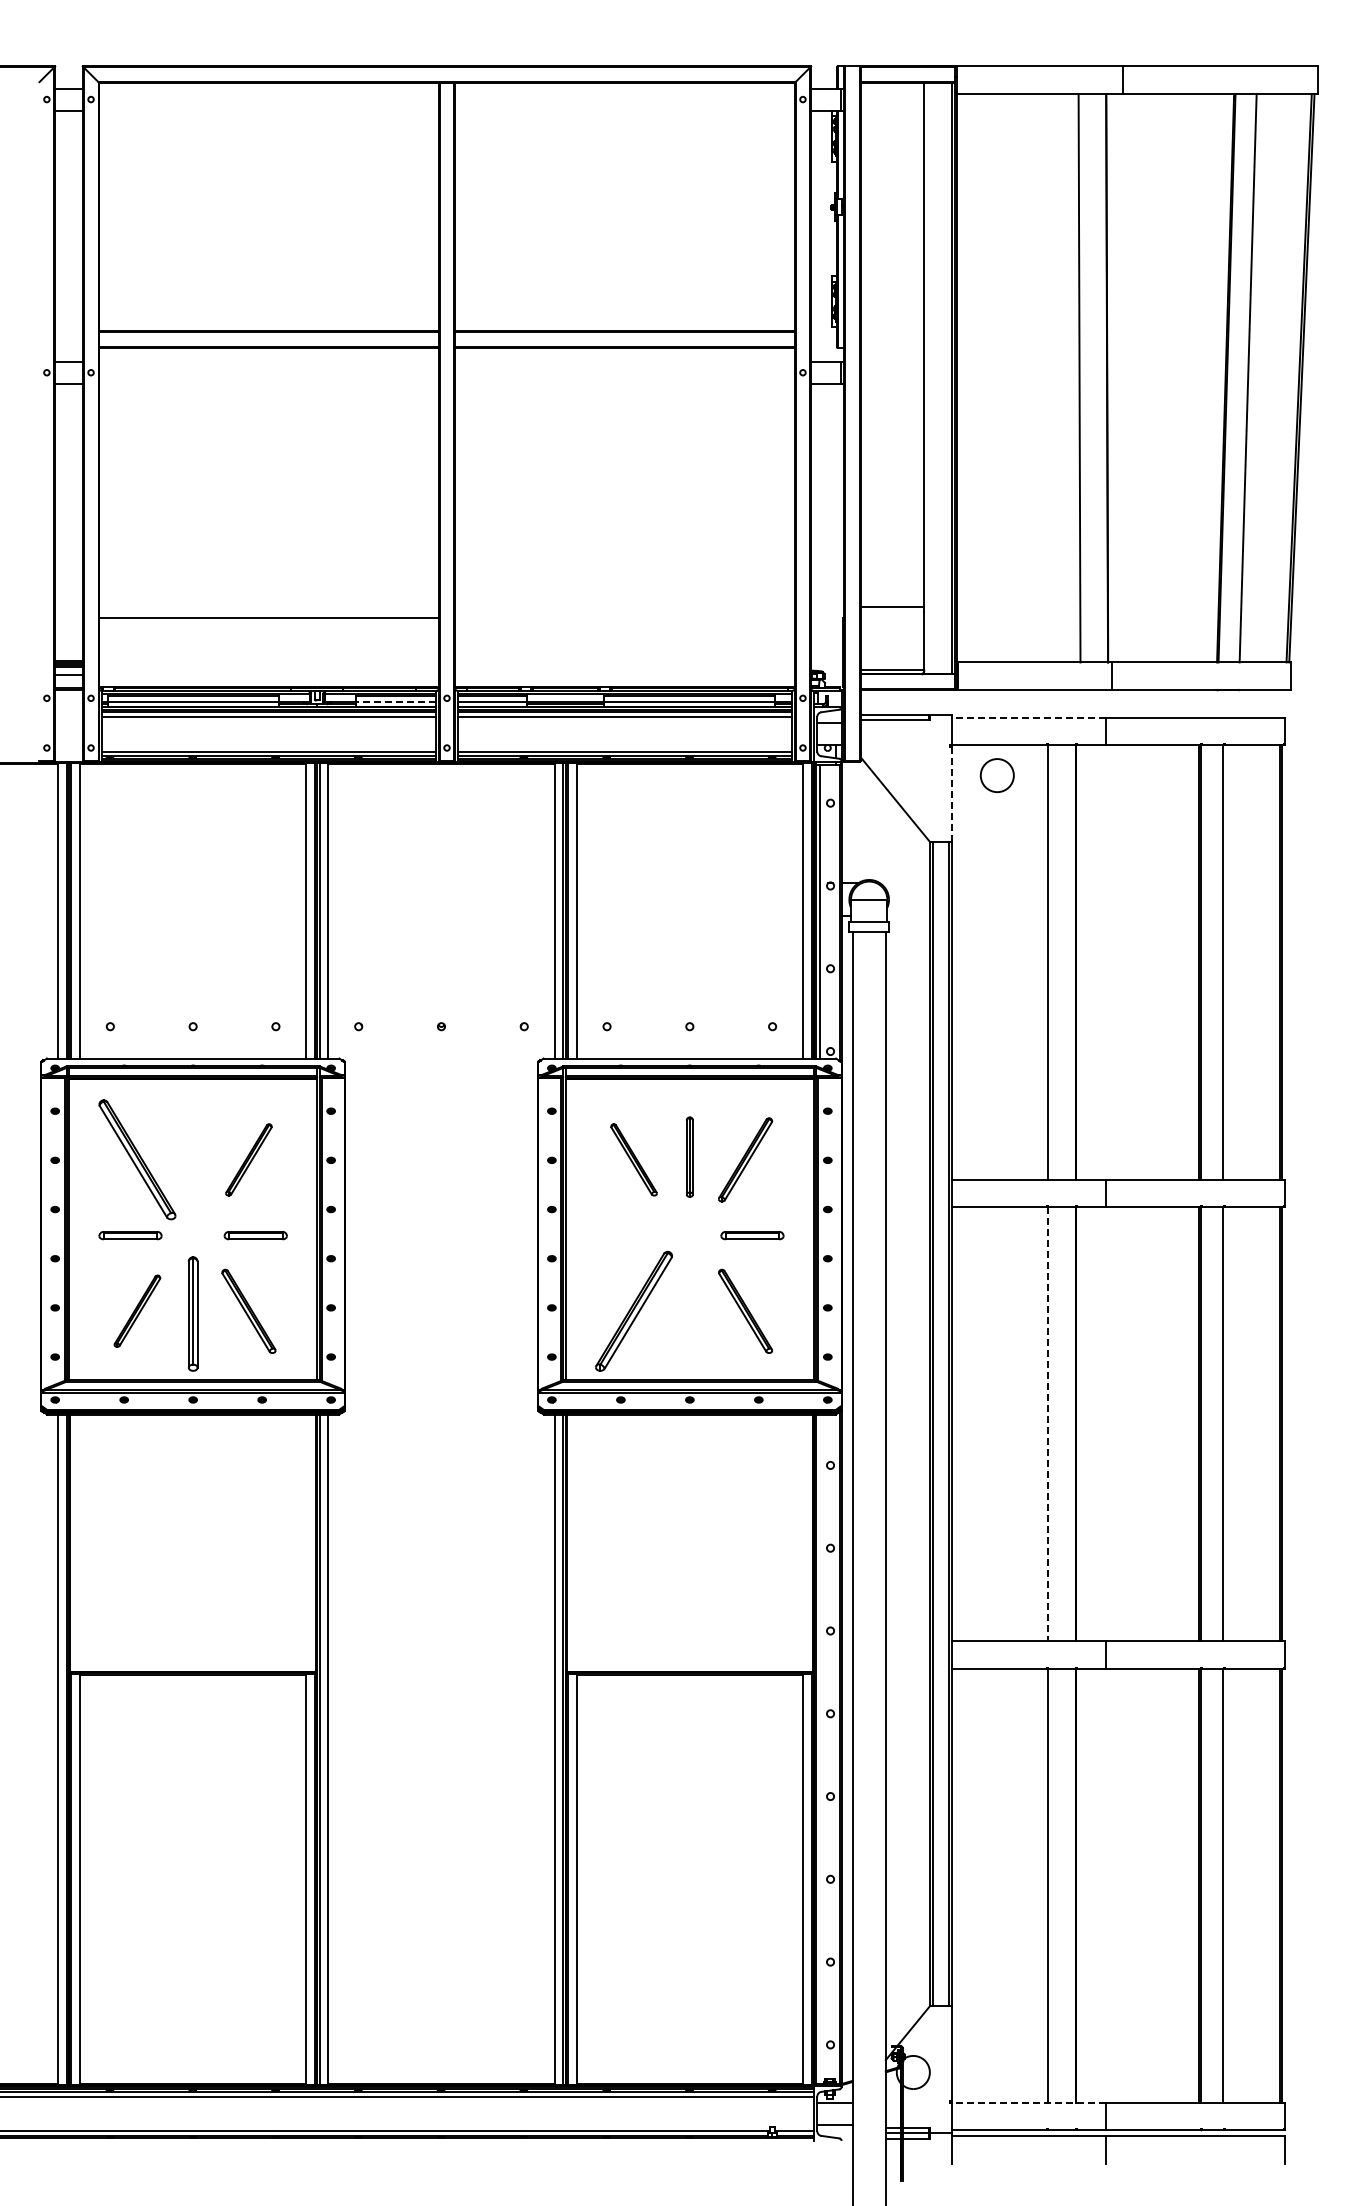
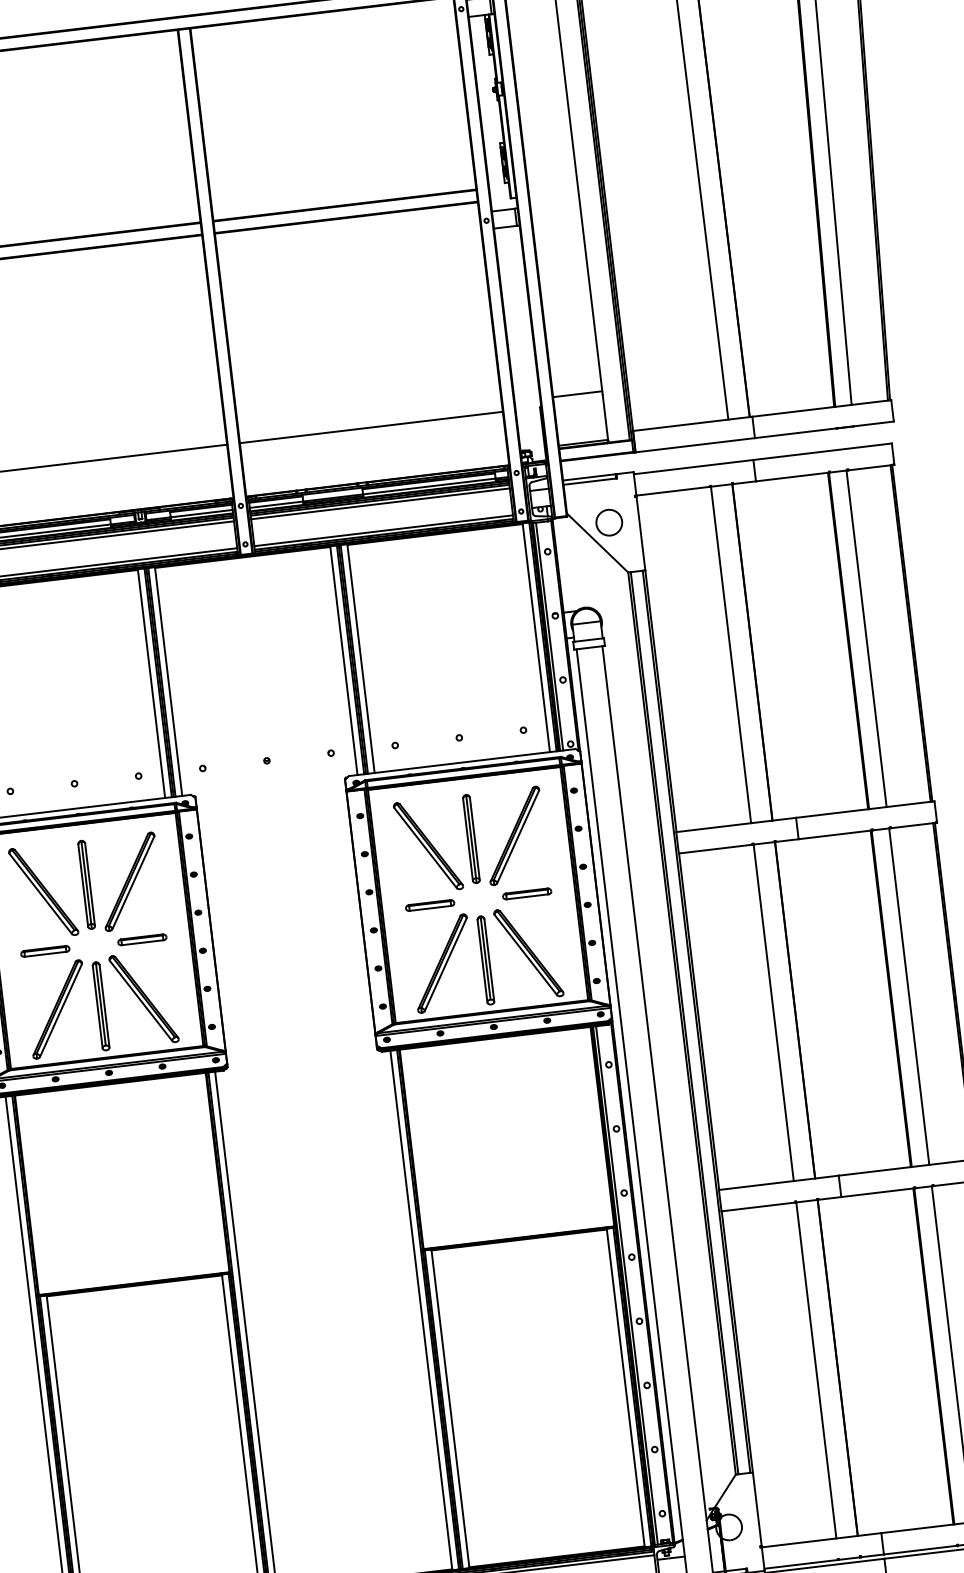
line: (624, 618) -> (371, 427), added
line: (395, 702) -> (201, 513), dashed -> solid
line: (1028, 717) -> (693, 467), dashed -> solid
circle: (996, 775) -> (608, 522), moved
line: (951, 794) -> (640, 533), dashed -> solid
part: (192, 1156) -> (86, 884), added
part: (689, 1156) -> (471, 838), size x1.43
part: (248, 1159) -> (129, 881), size x1.67
part: (633, 1159) -> (427, 845), size x1.67
part: (745, 1159) -> (514, 835), size x1.43
part: (627, 1235) -> (430, 905), added
part: (137, 1310) -> (57, 1008), size x1.67
part: (248, 1311) -> (143, 999), size x1.43
part: (745, 1311) -> (528, 953), size x1.43
part: (689, 1313) -> (485, 960), added
line: (1048, 1424) -> (773, 1012), dashed -> solid
line: (820, 1748) -> (627, 1285), added
line: (1028, 2102) -> (821, 1540), dashed -> solid

